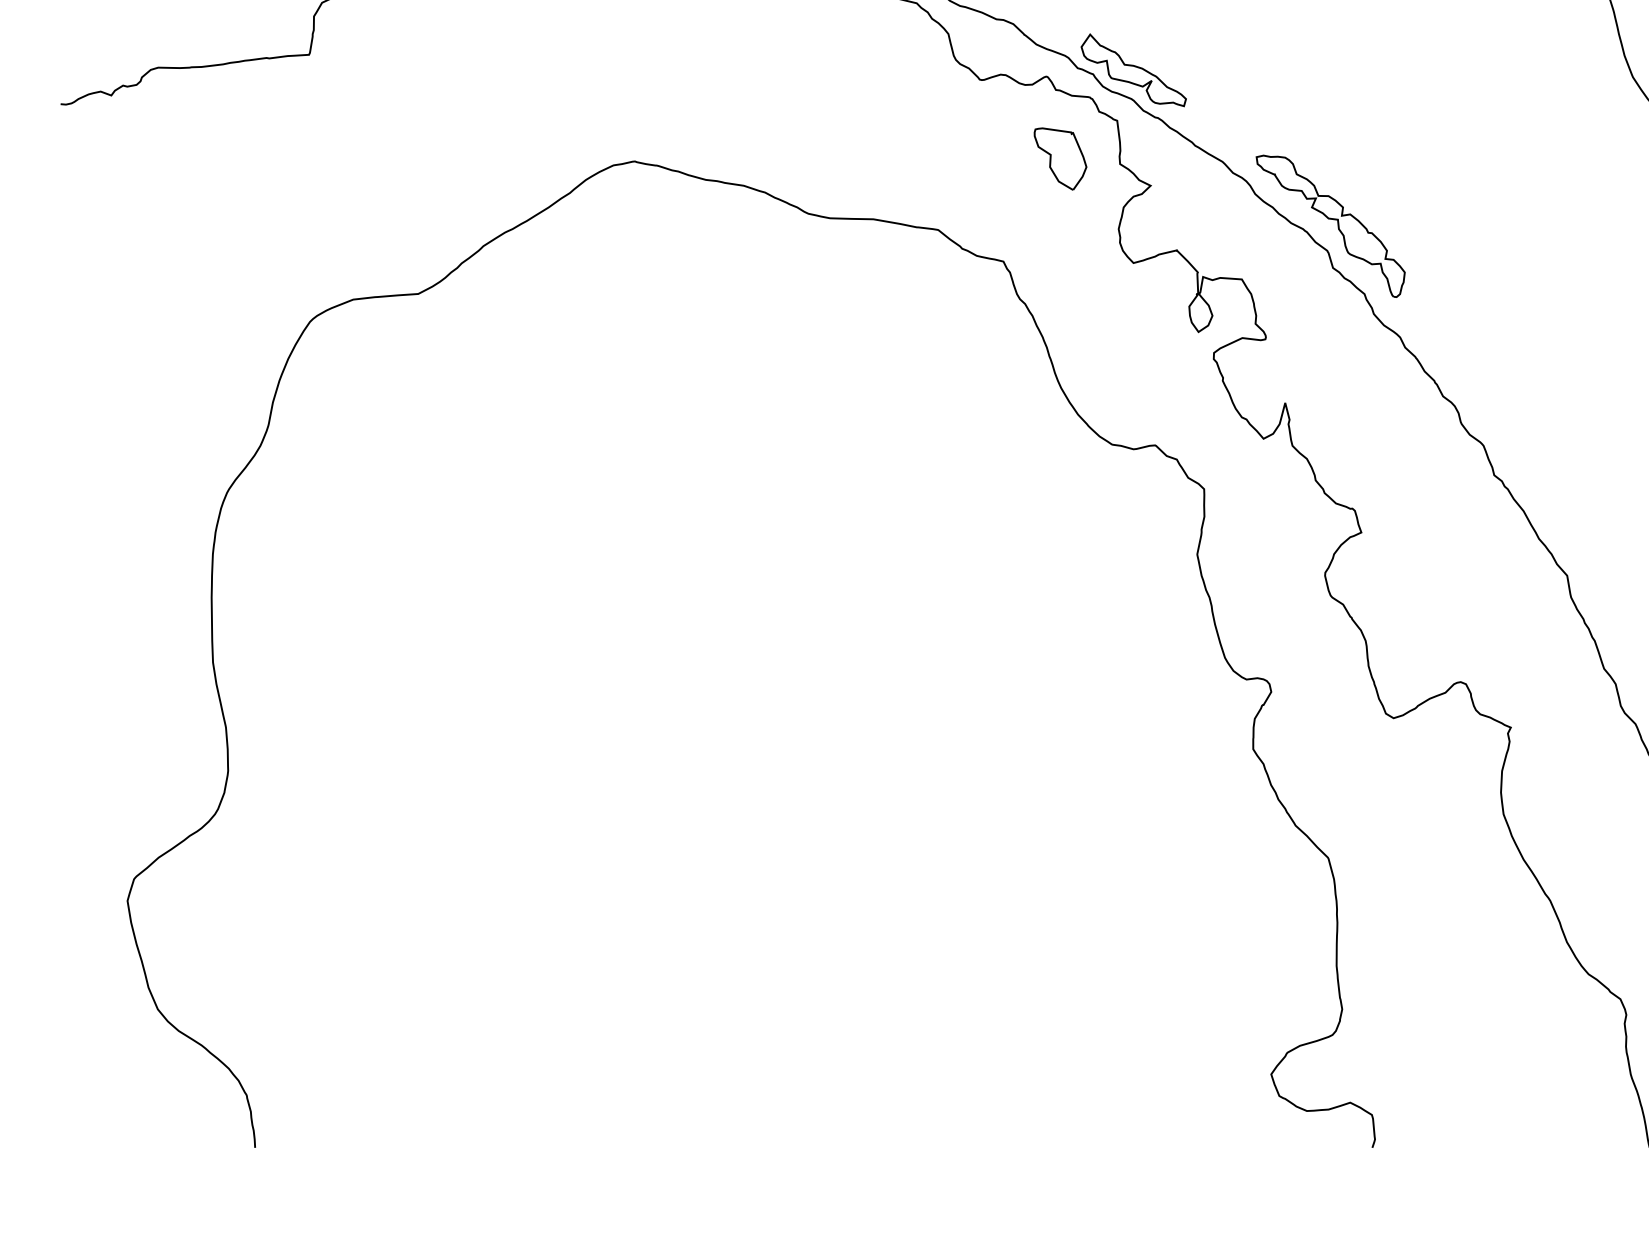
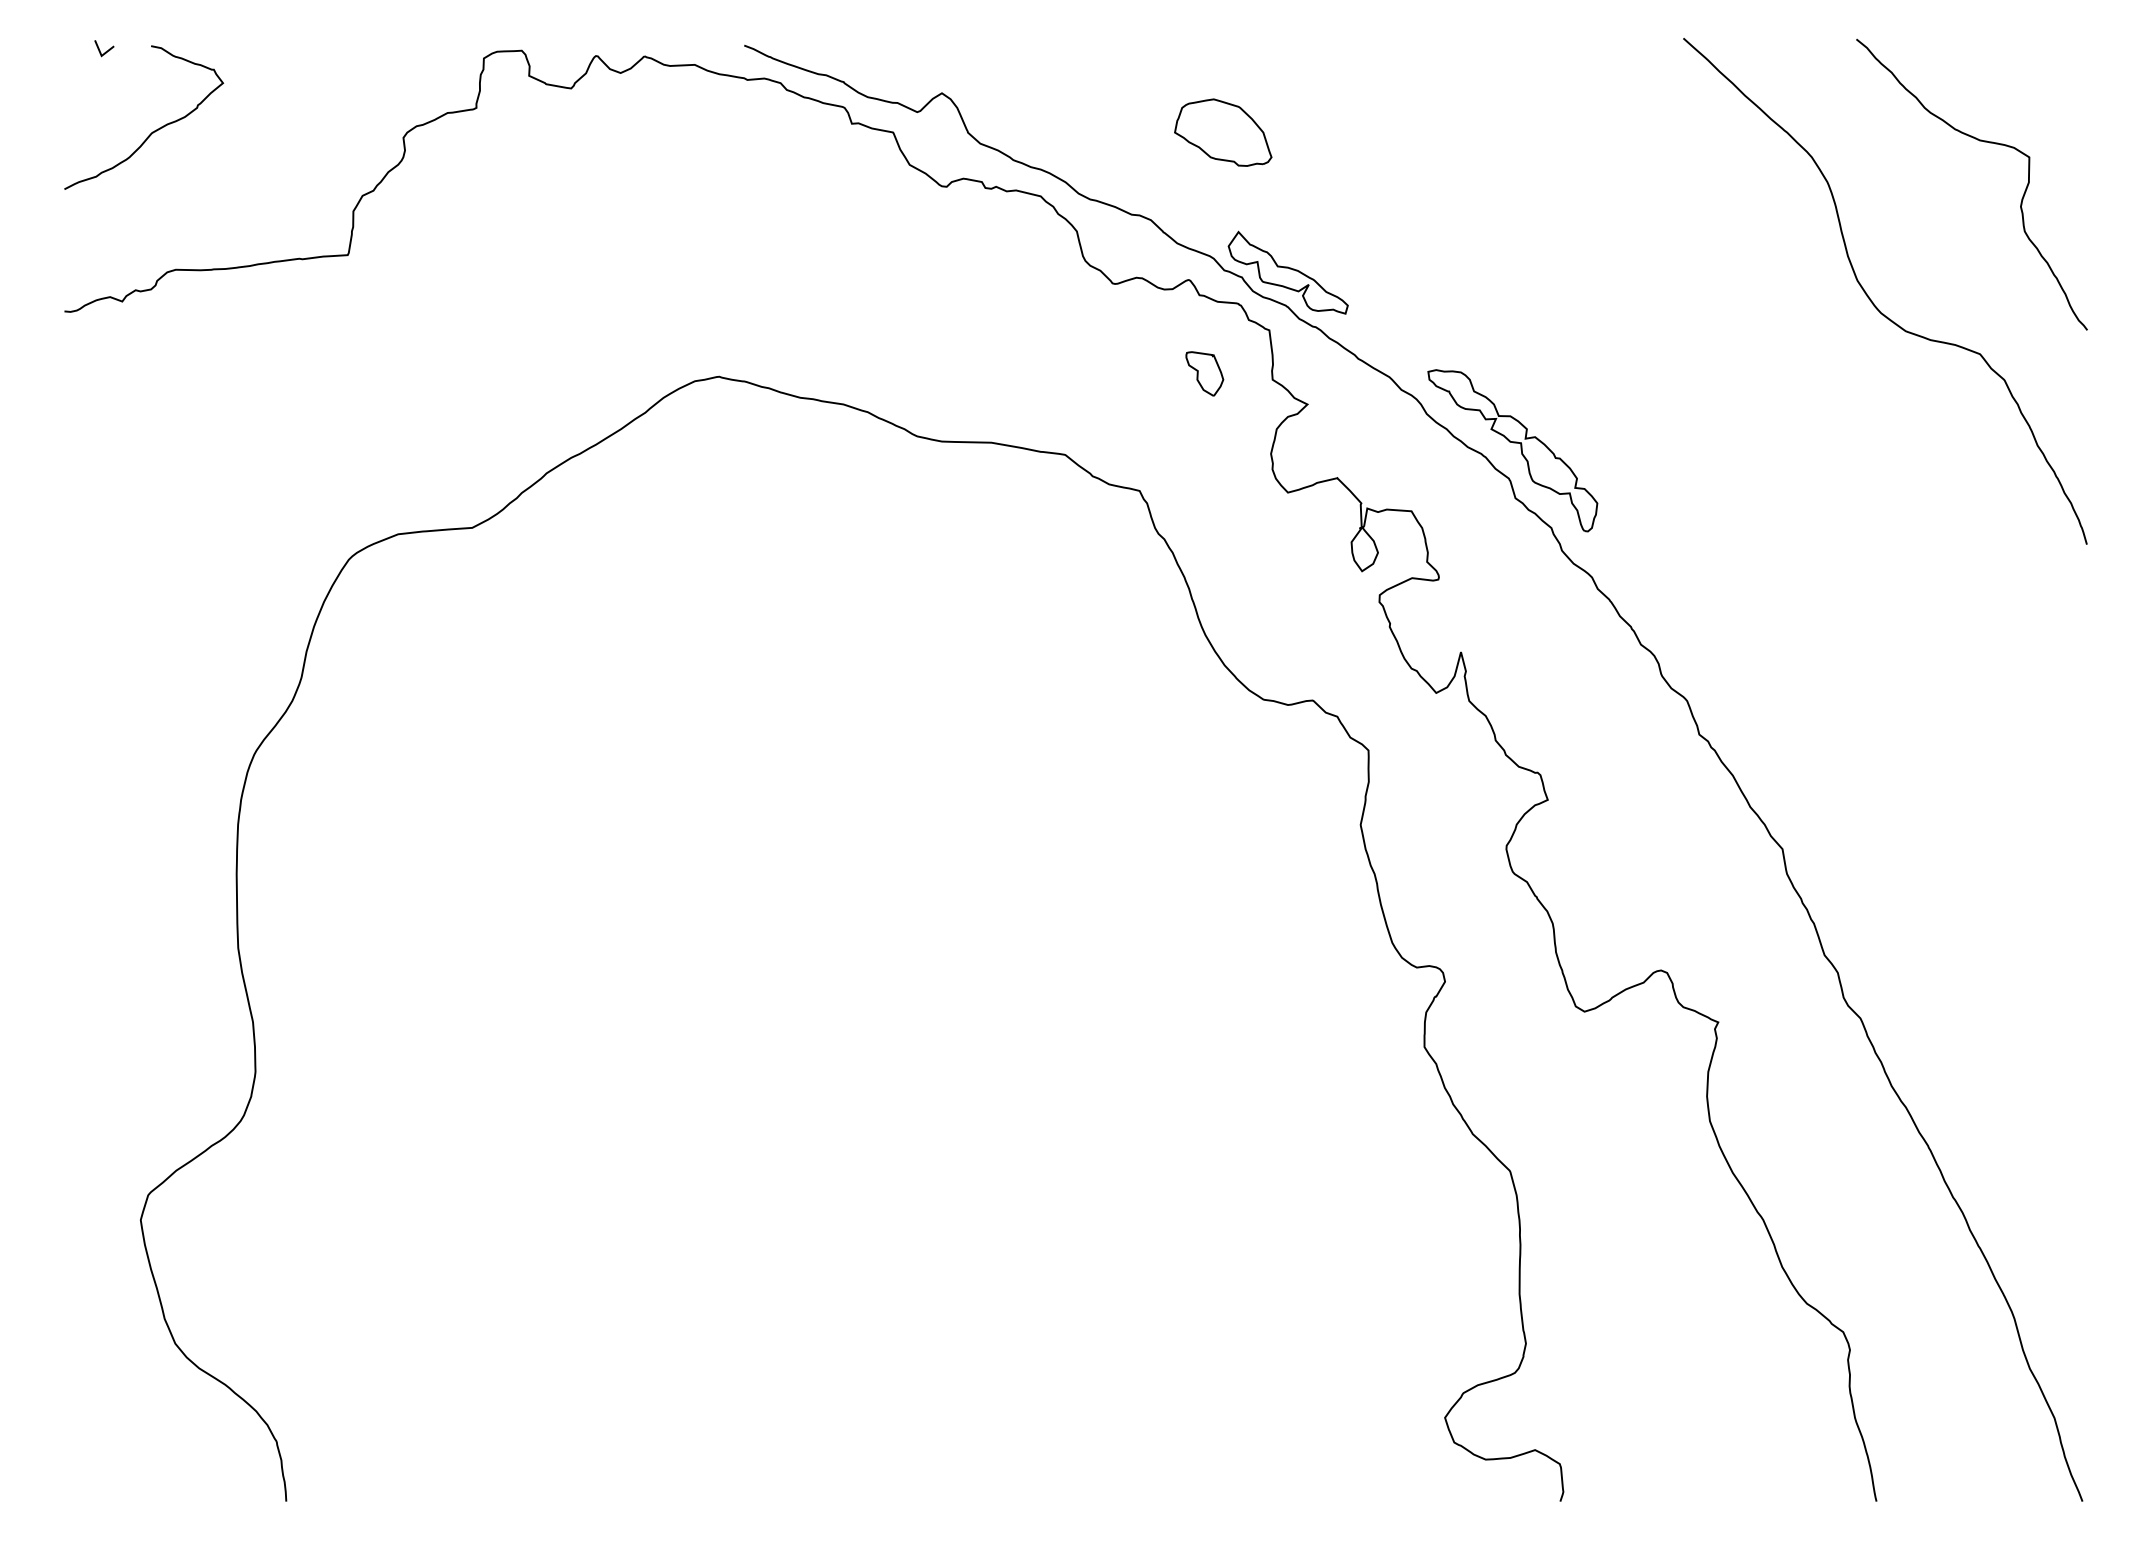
part: (1060, 158) -> (1204, 373), size x0.62

